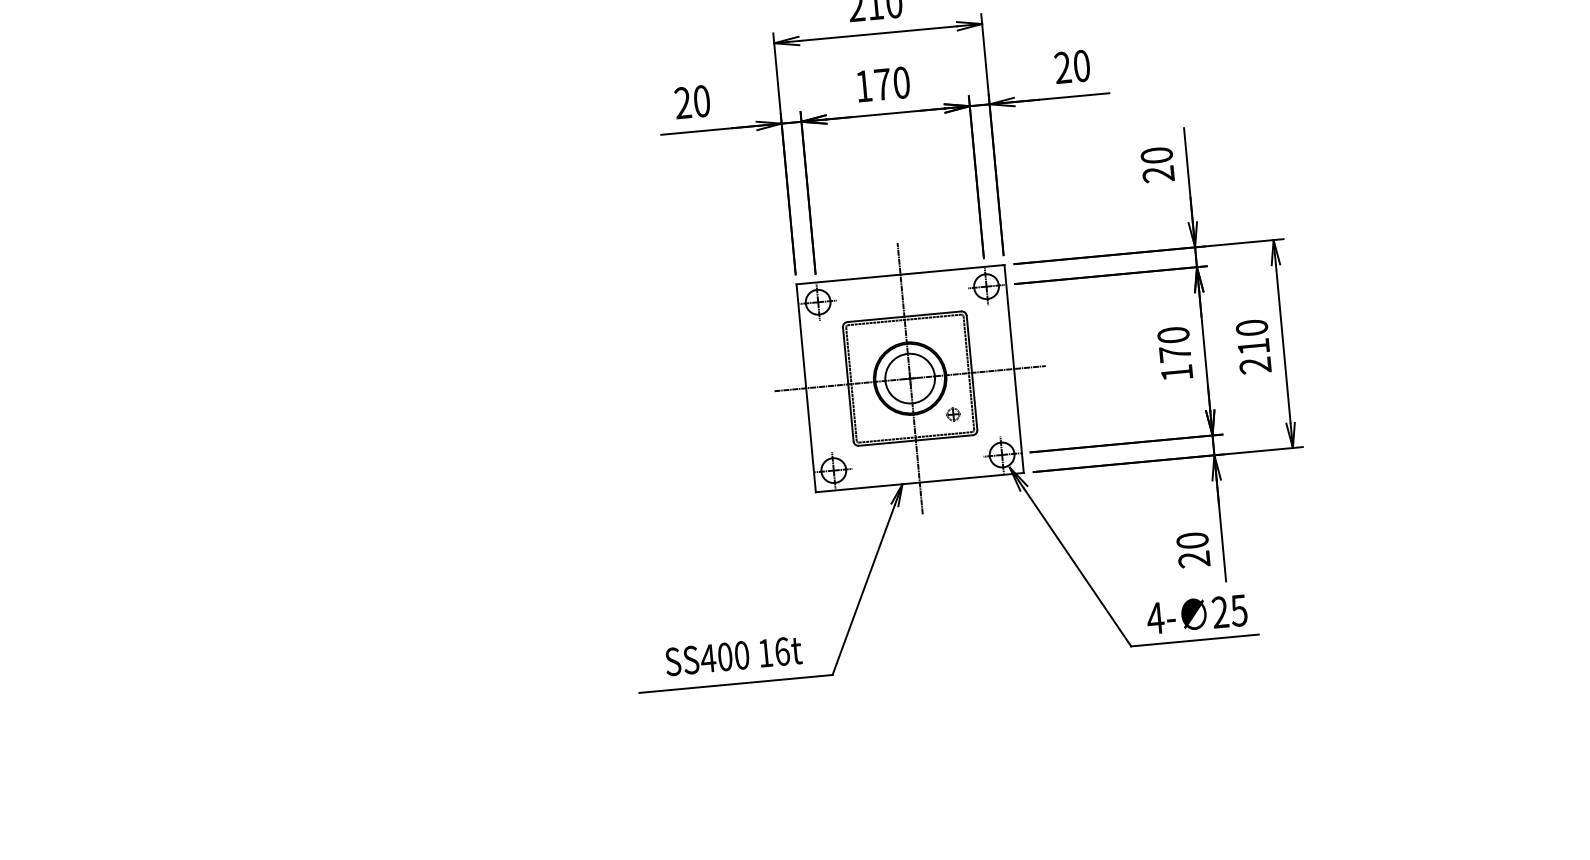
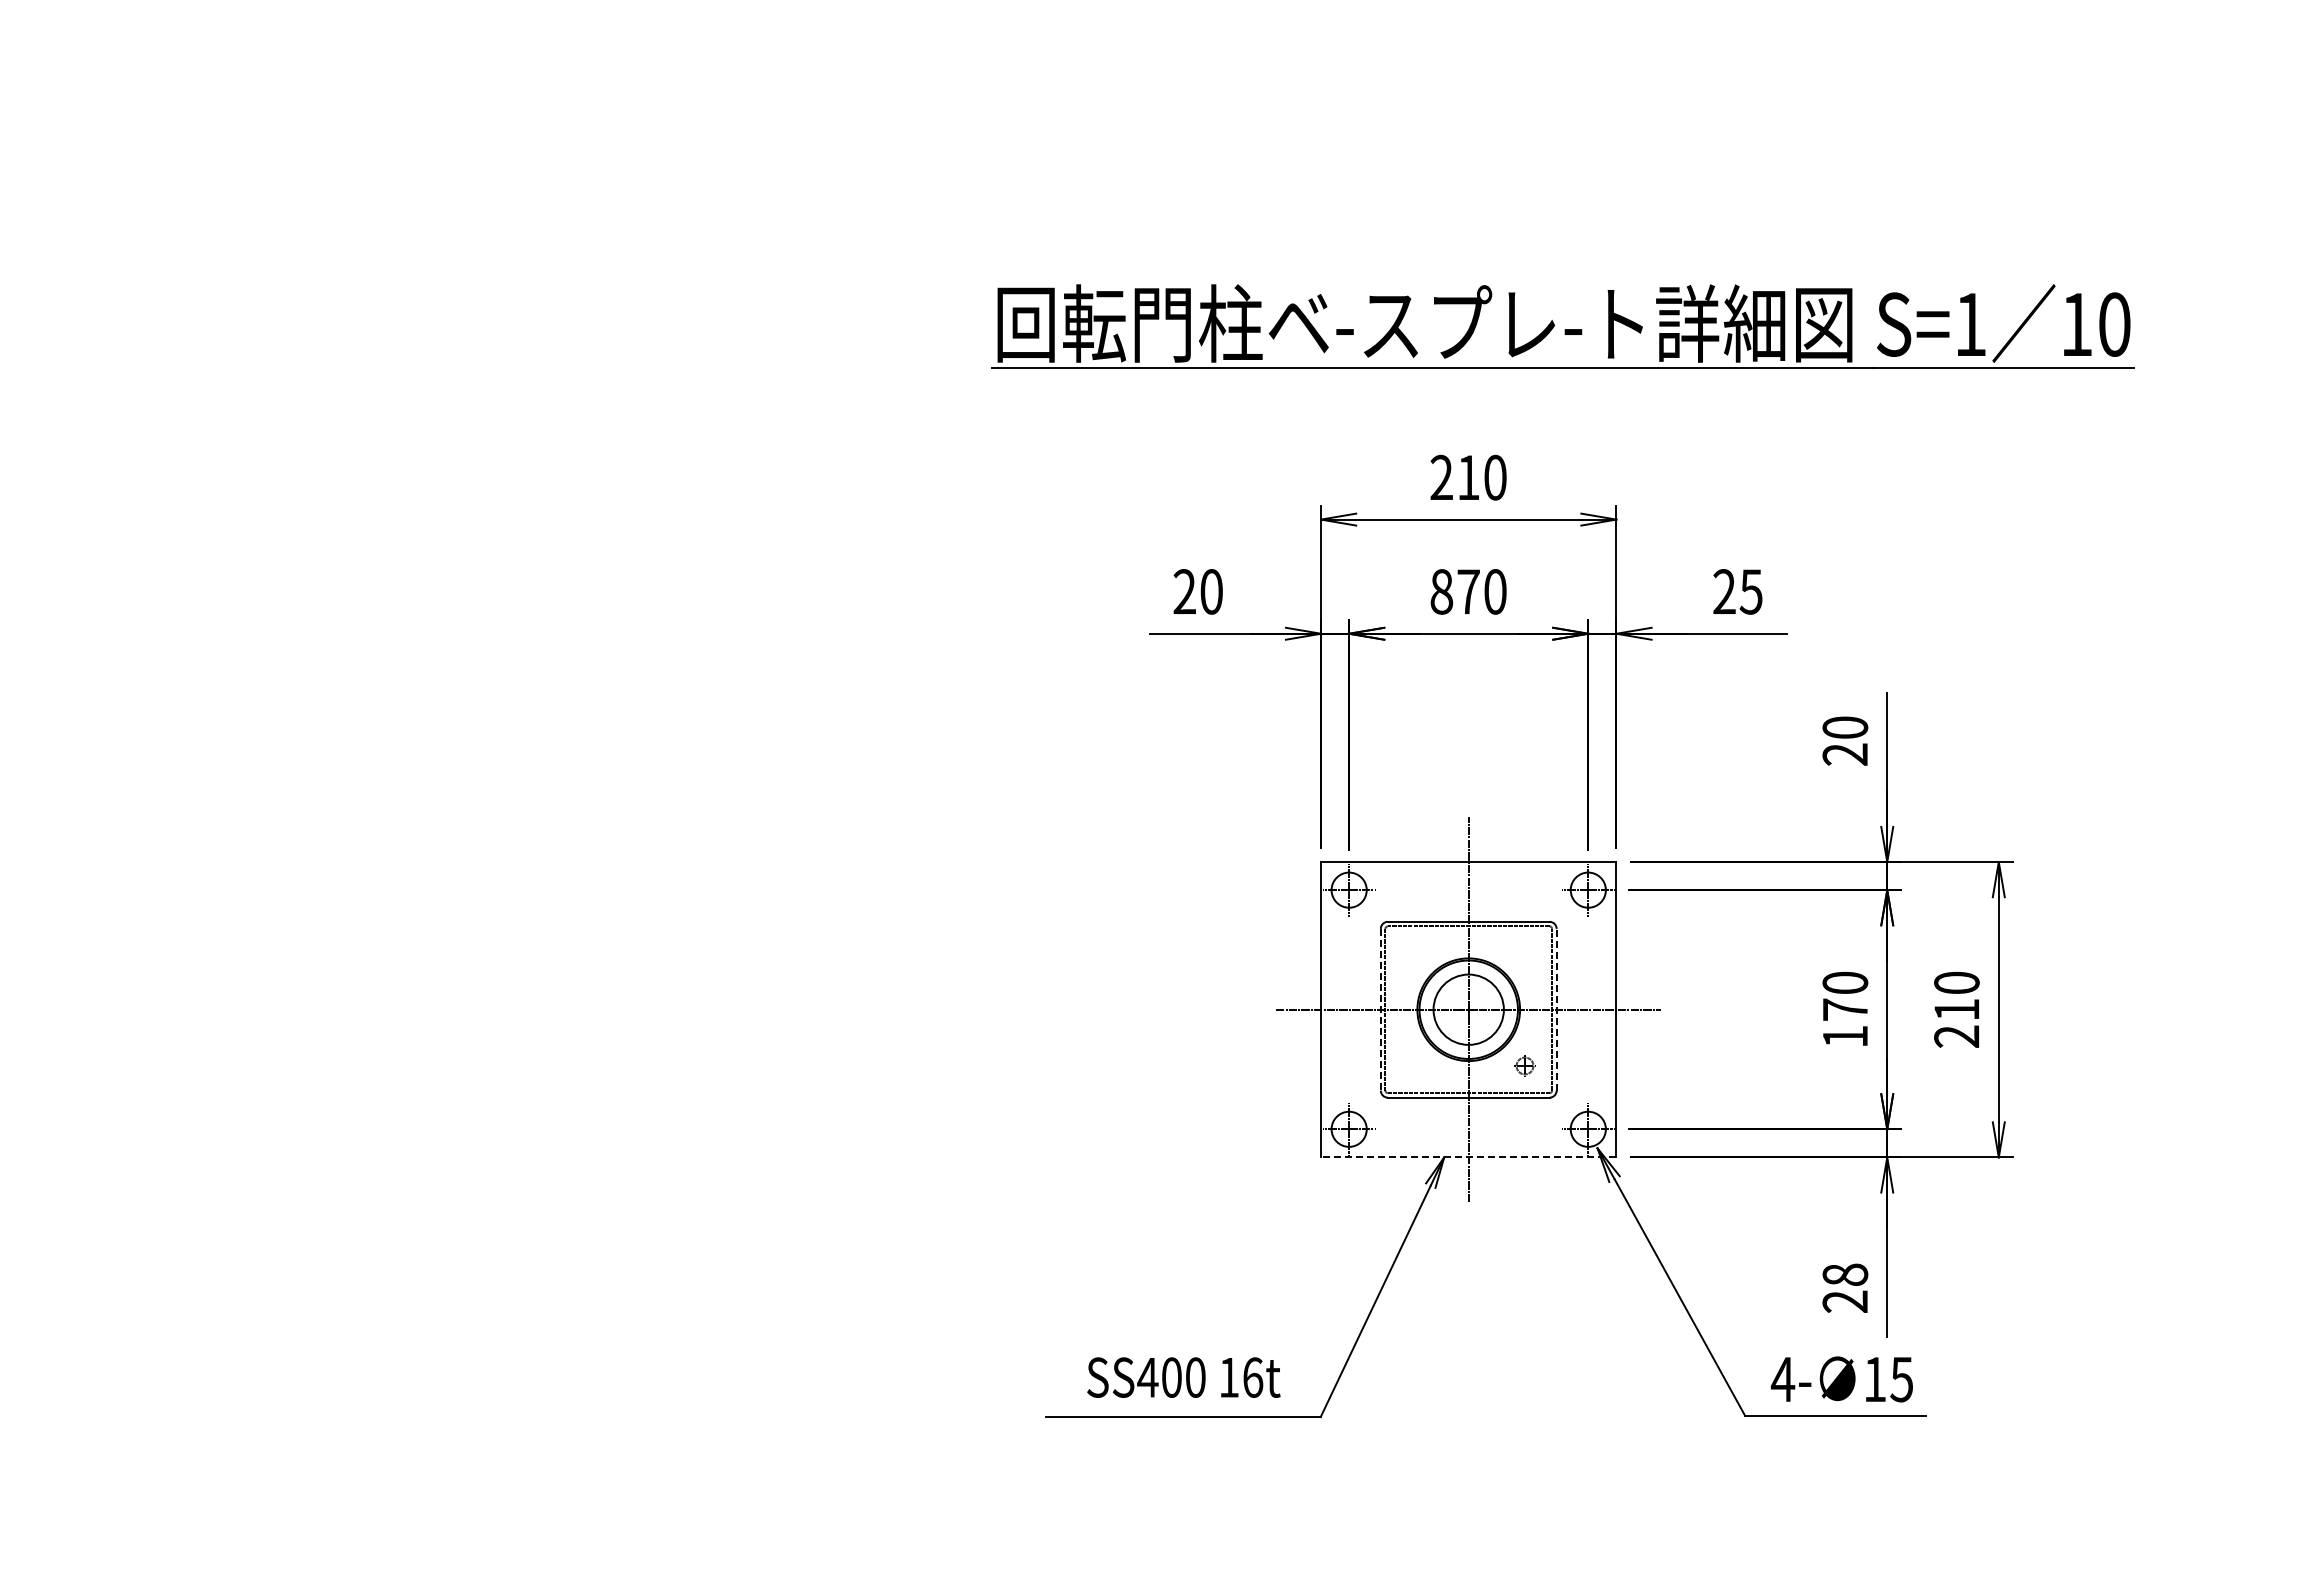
text: (1081, 65) -> (1750, 591), 20 -> 25
text: (863, 86) -> (1441, 591), 170 -> 870
line: (971, 372) -> (1556, 1009), solid -> dashed
line: (848, 384) -> (1380, 1009), solid -> dashed
line: (919, 482) -> (1468, 1157), solid -> dashed
text: (1192, 540) -> (1845, 1274), 20 -> 28
text: (1220, 611) -> (1875, 1378), 25 -> 15

